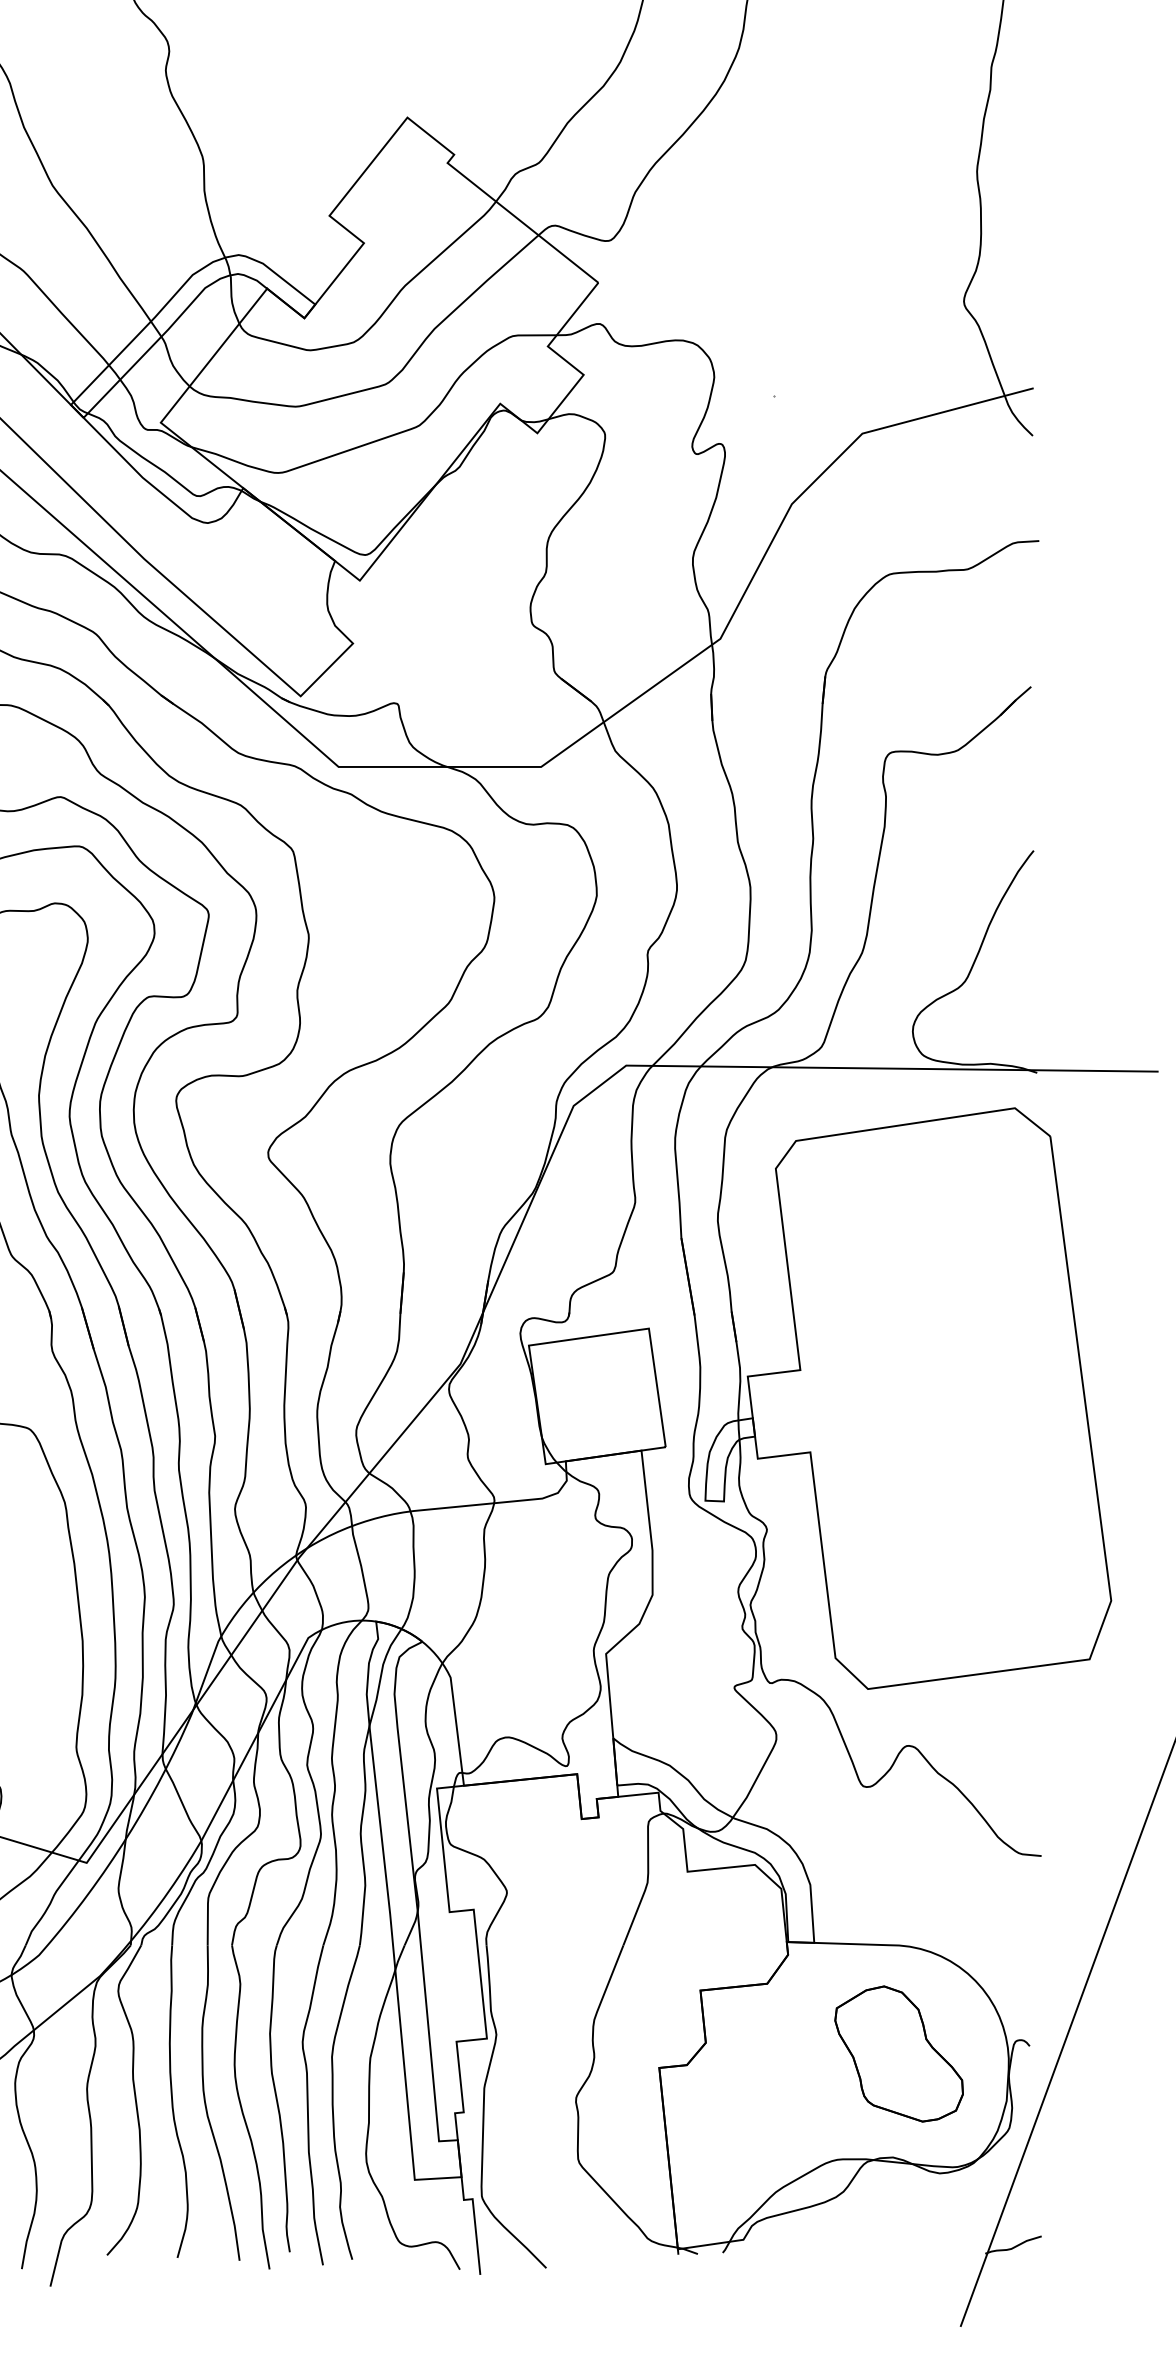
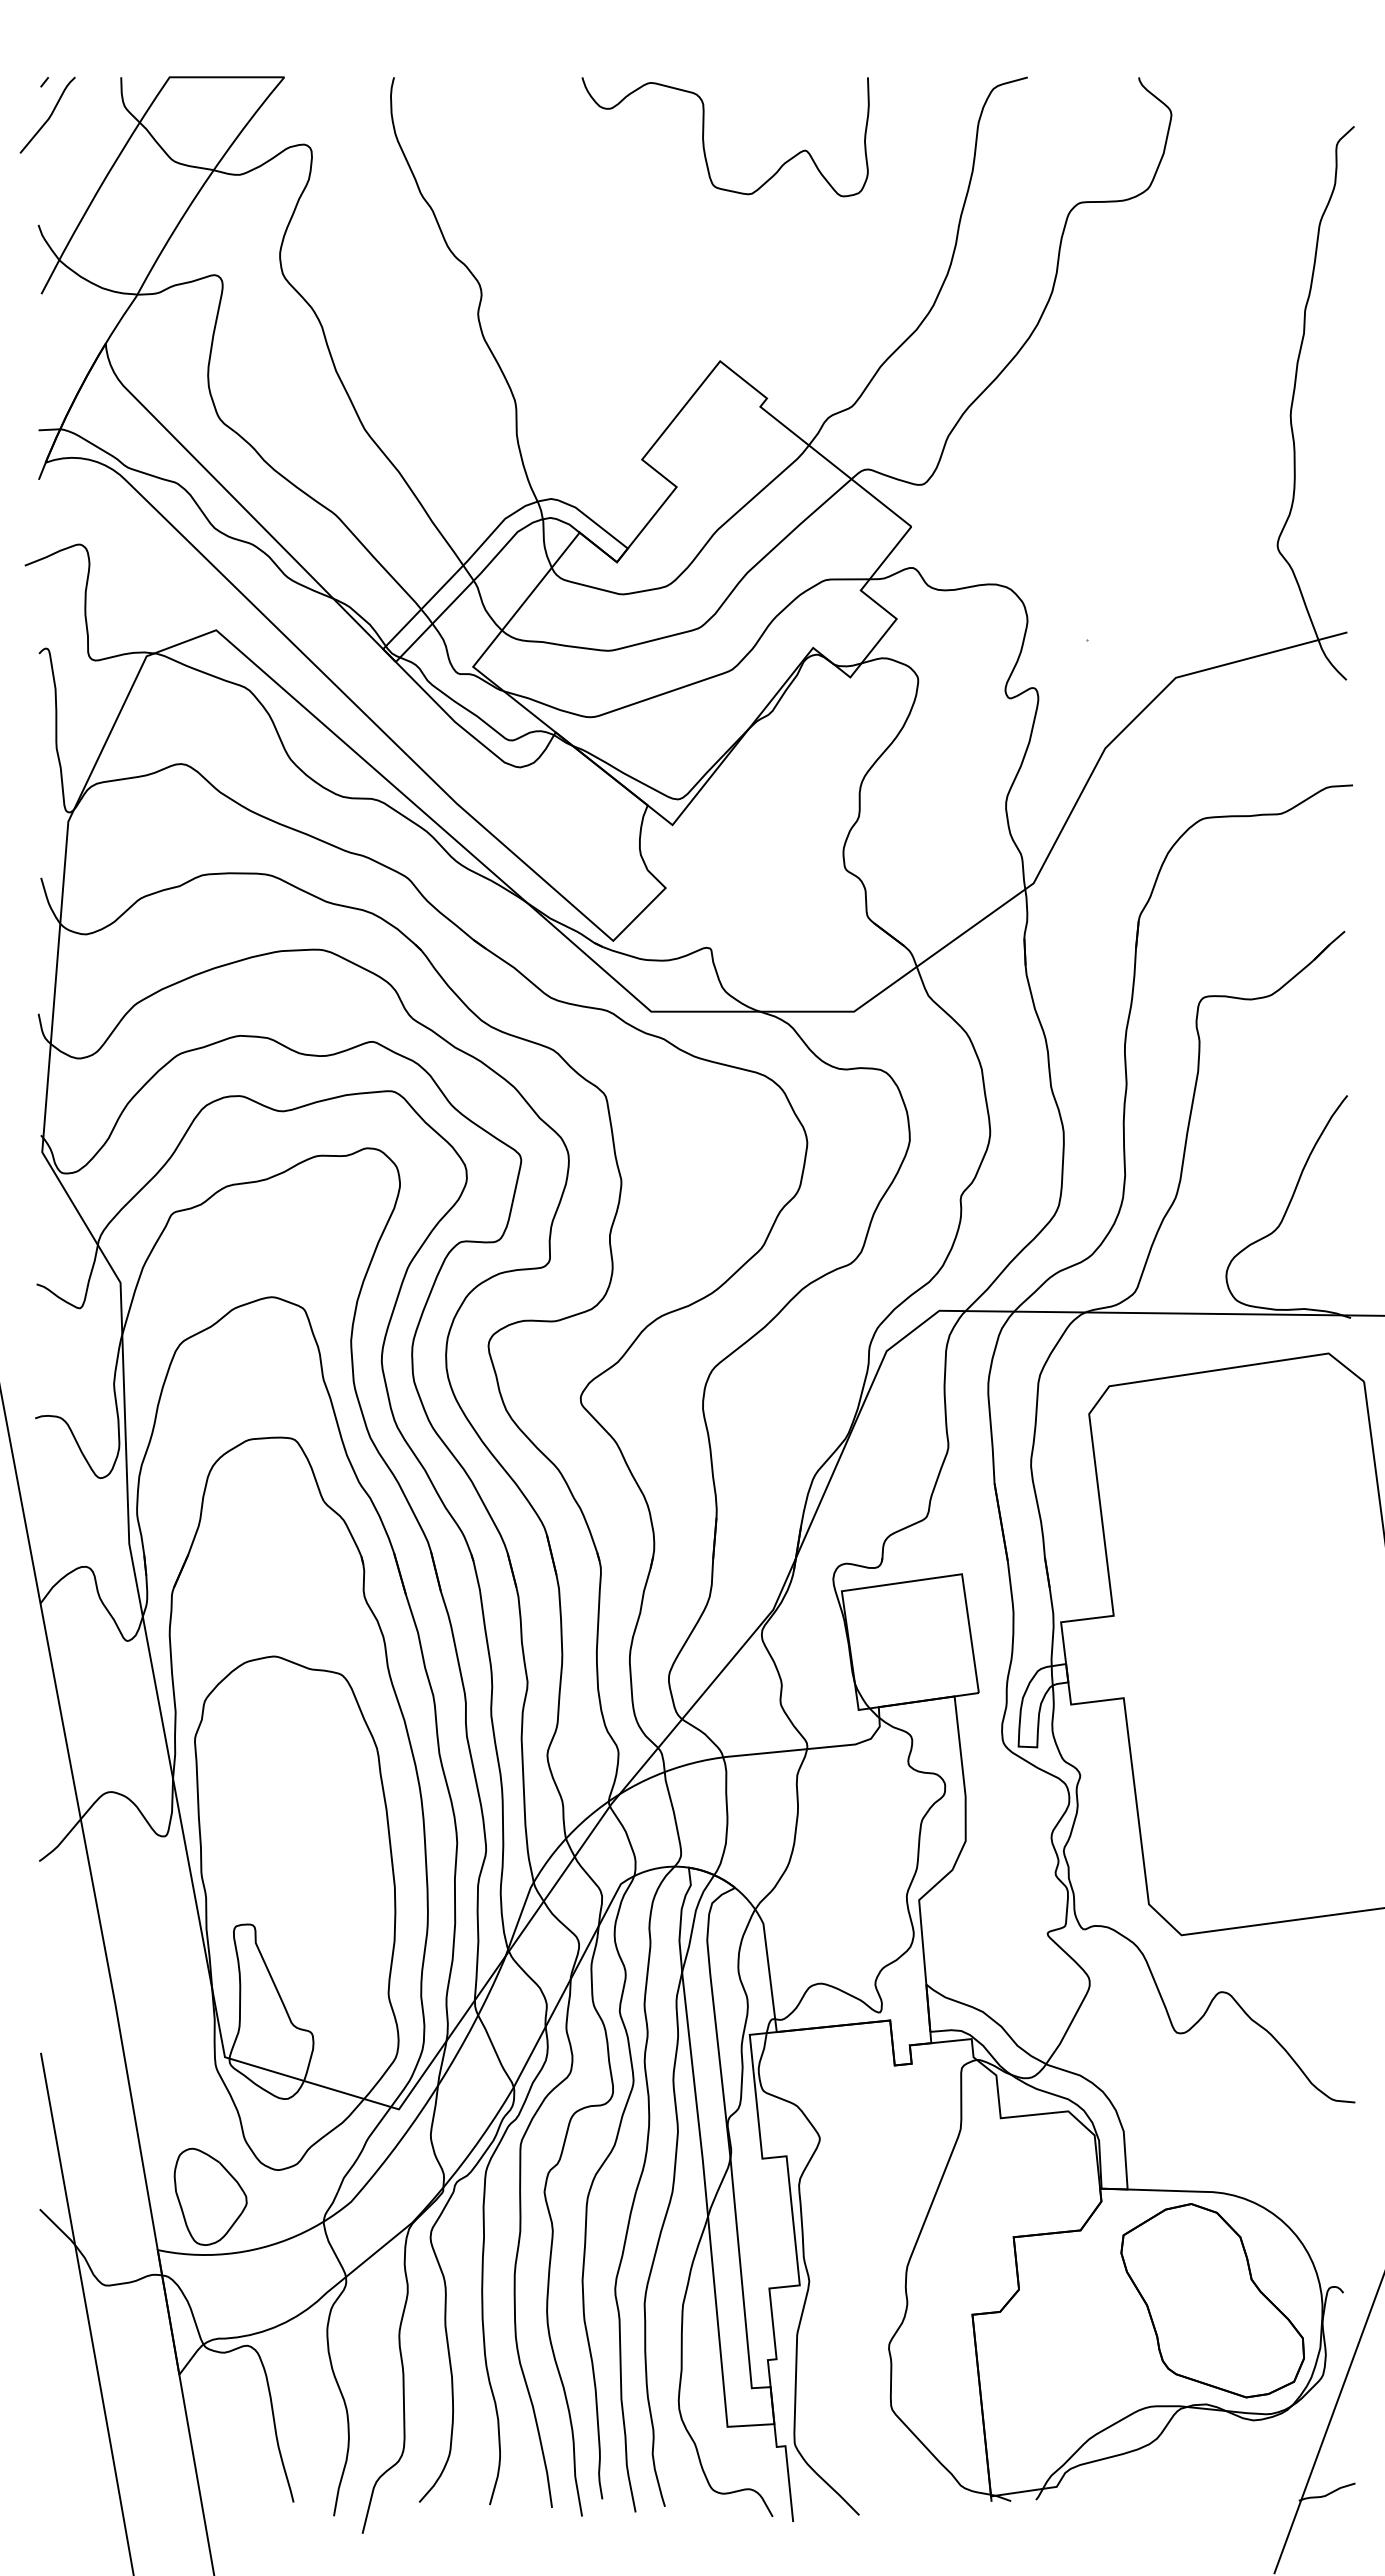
part: (898, 2053) -> (1212, 2300), size x1.43

